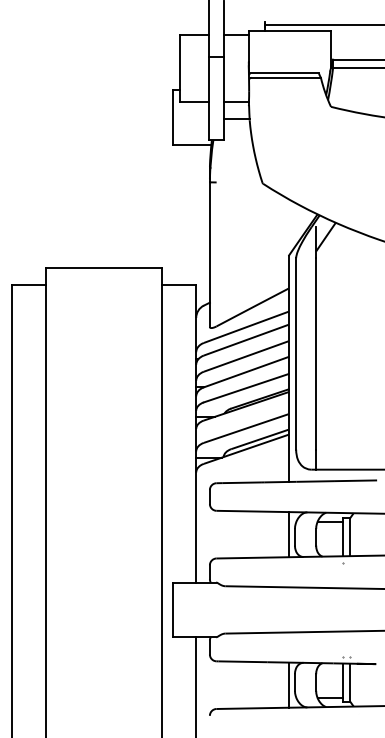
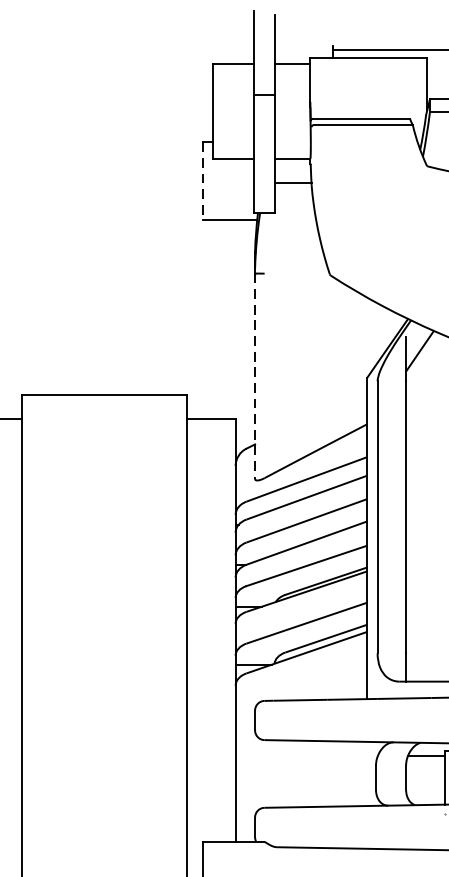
line: (173, 117) -> (203, 181), solid -> dashed
line: (209, 255) -> (254, 377), solid -> dashed
line: (288, 534) -> (366, 773), removed

